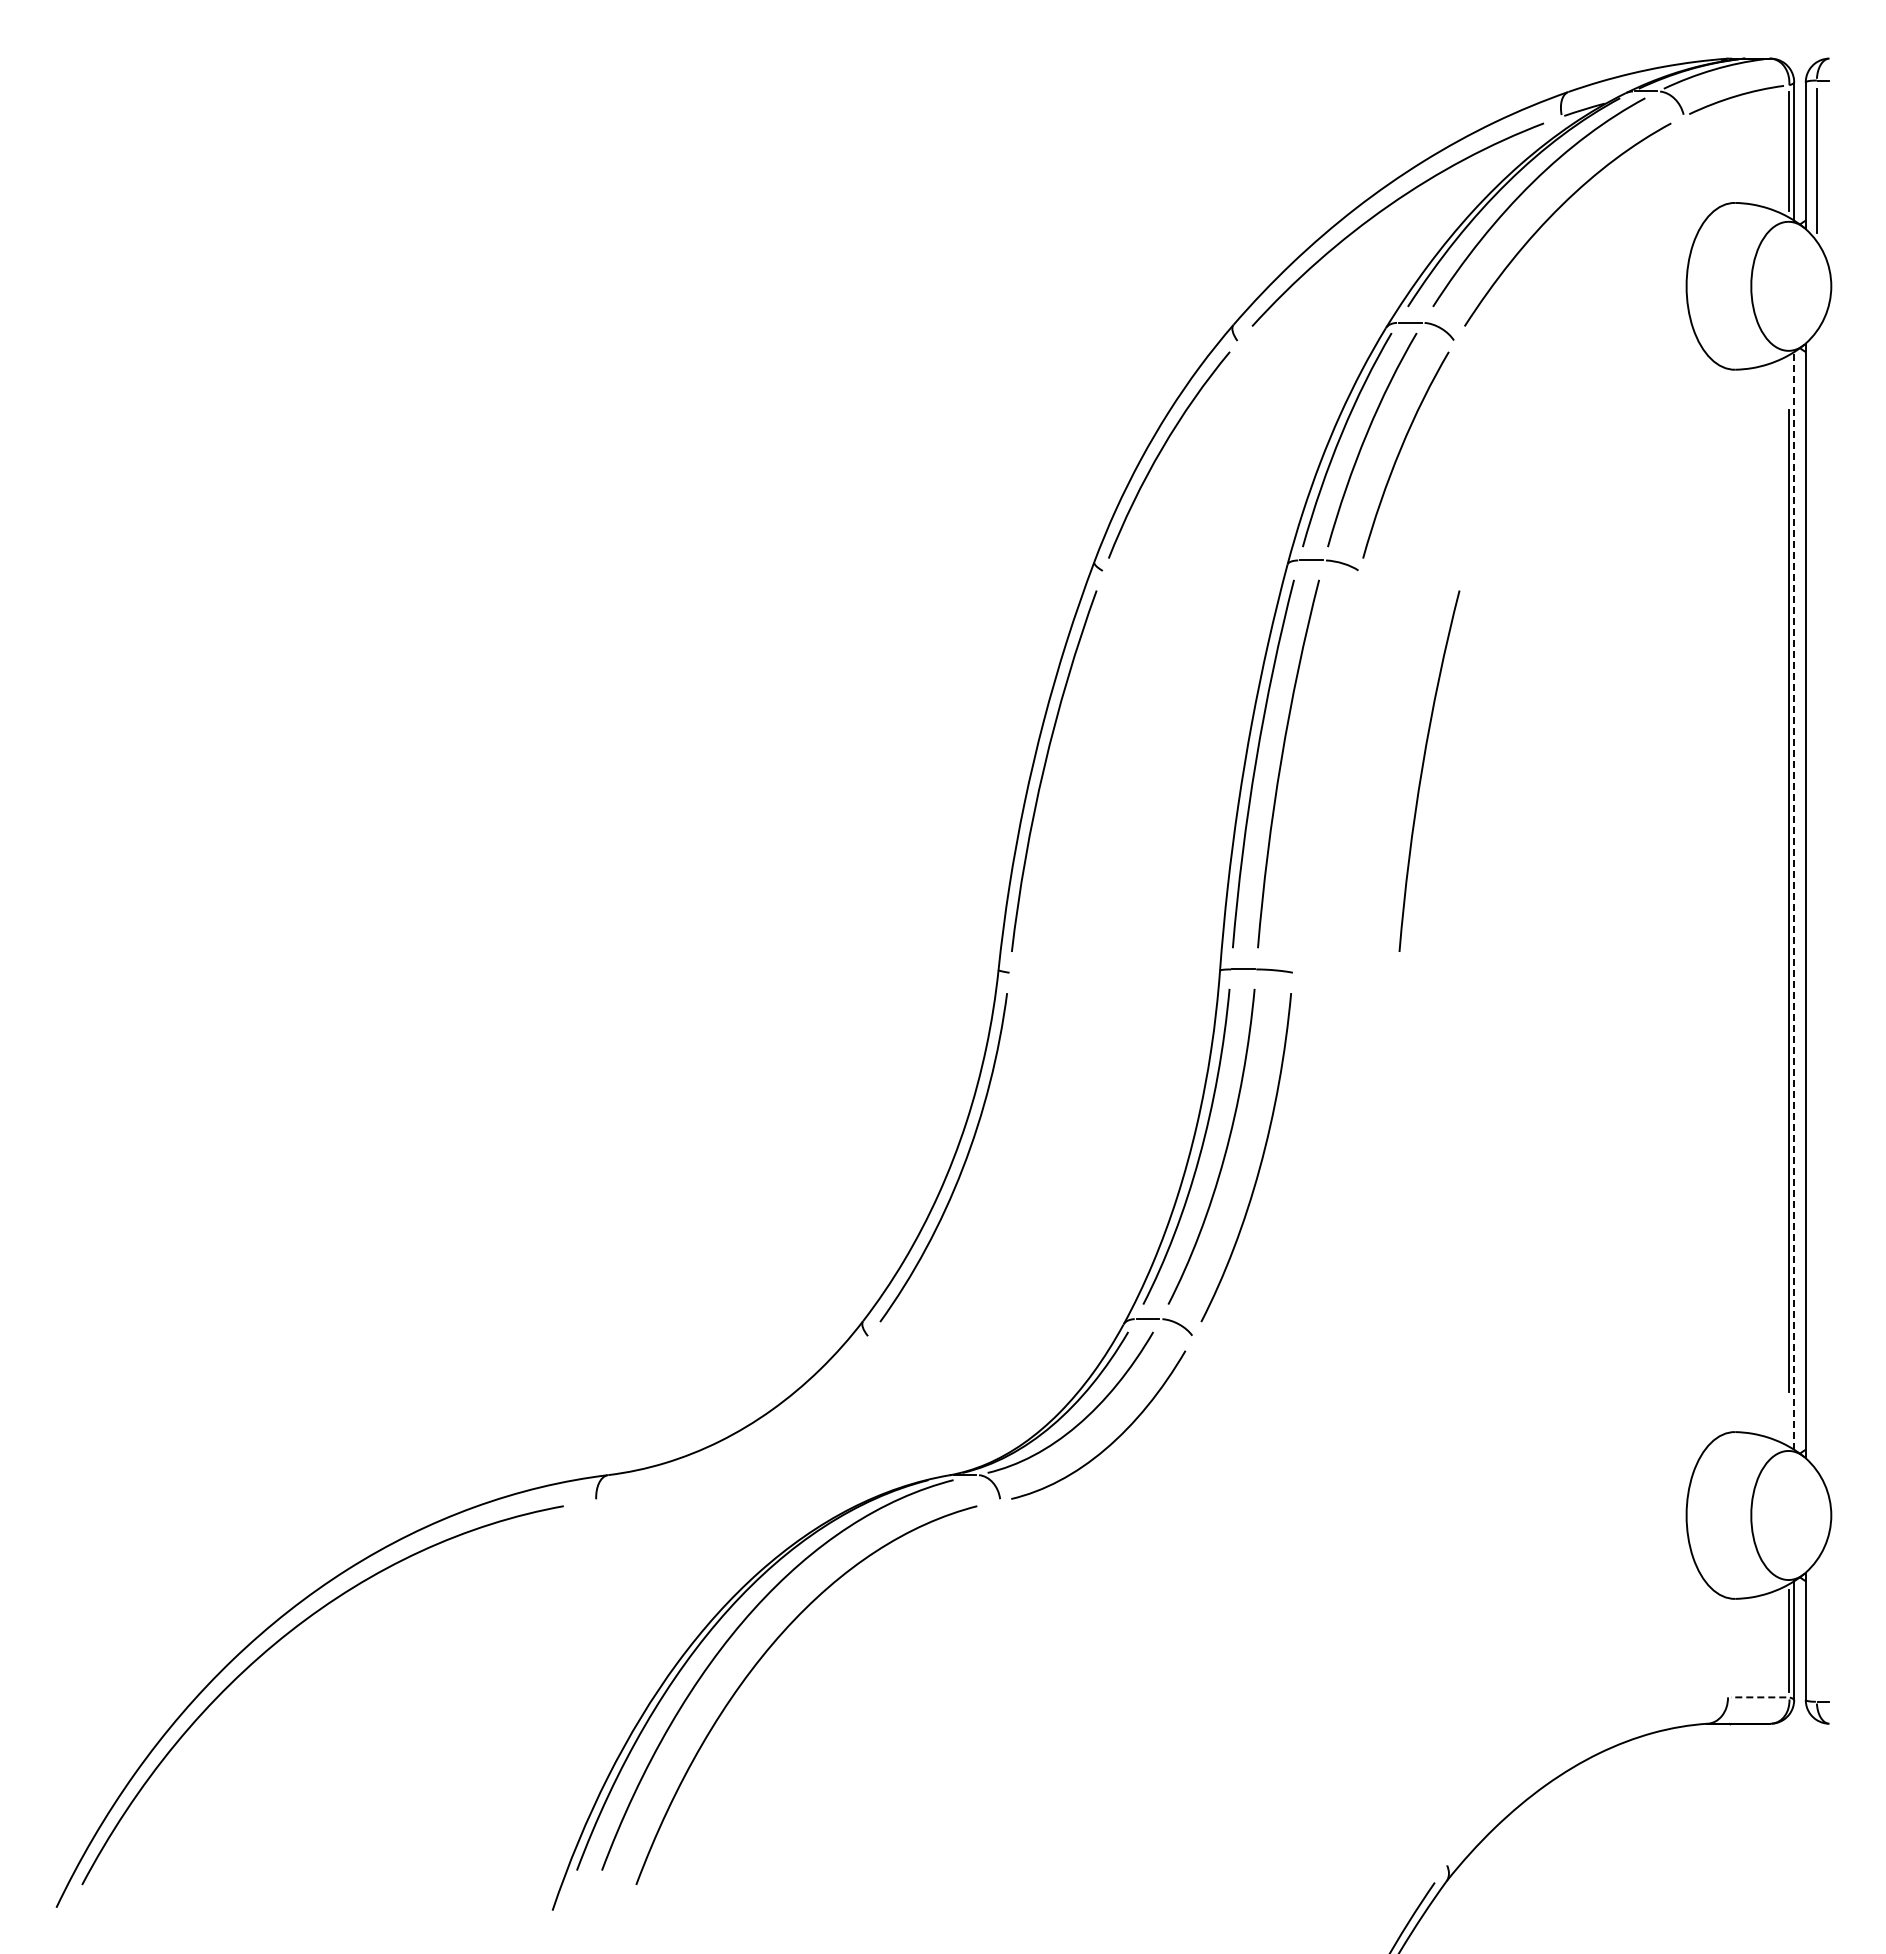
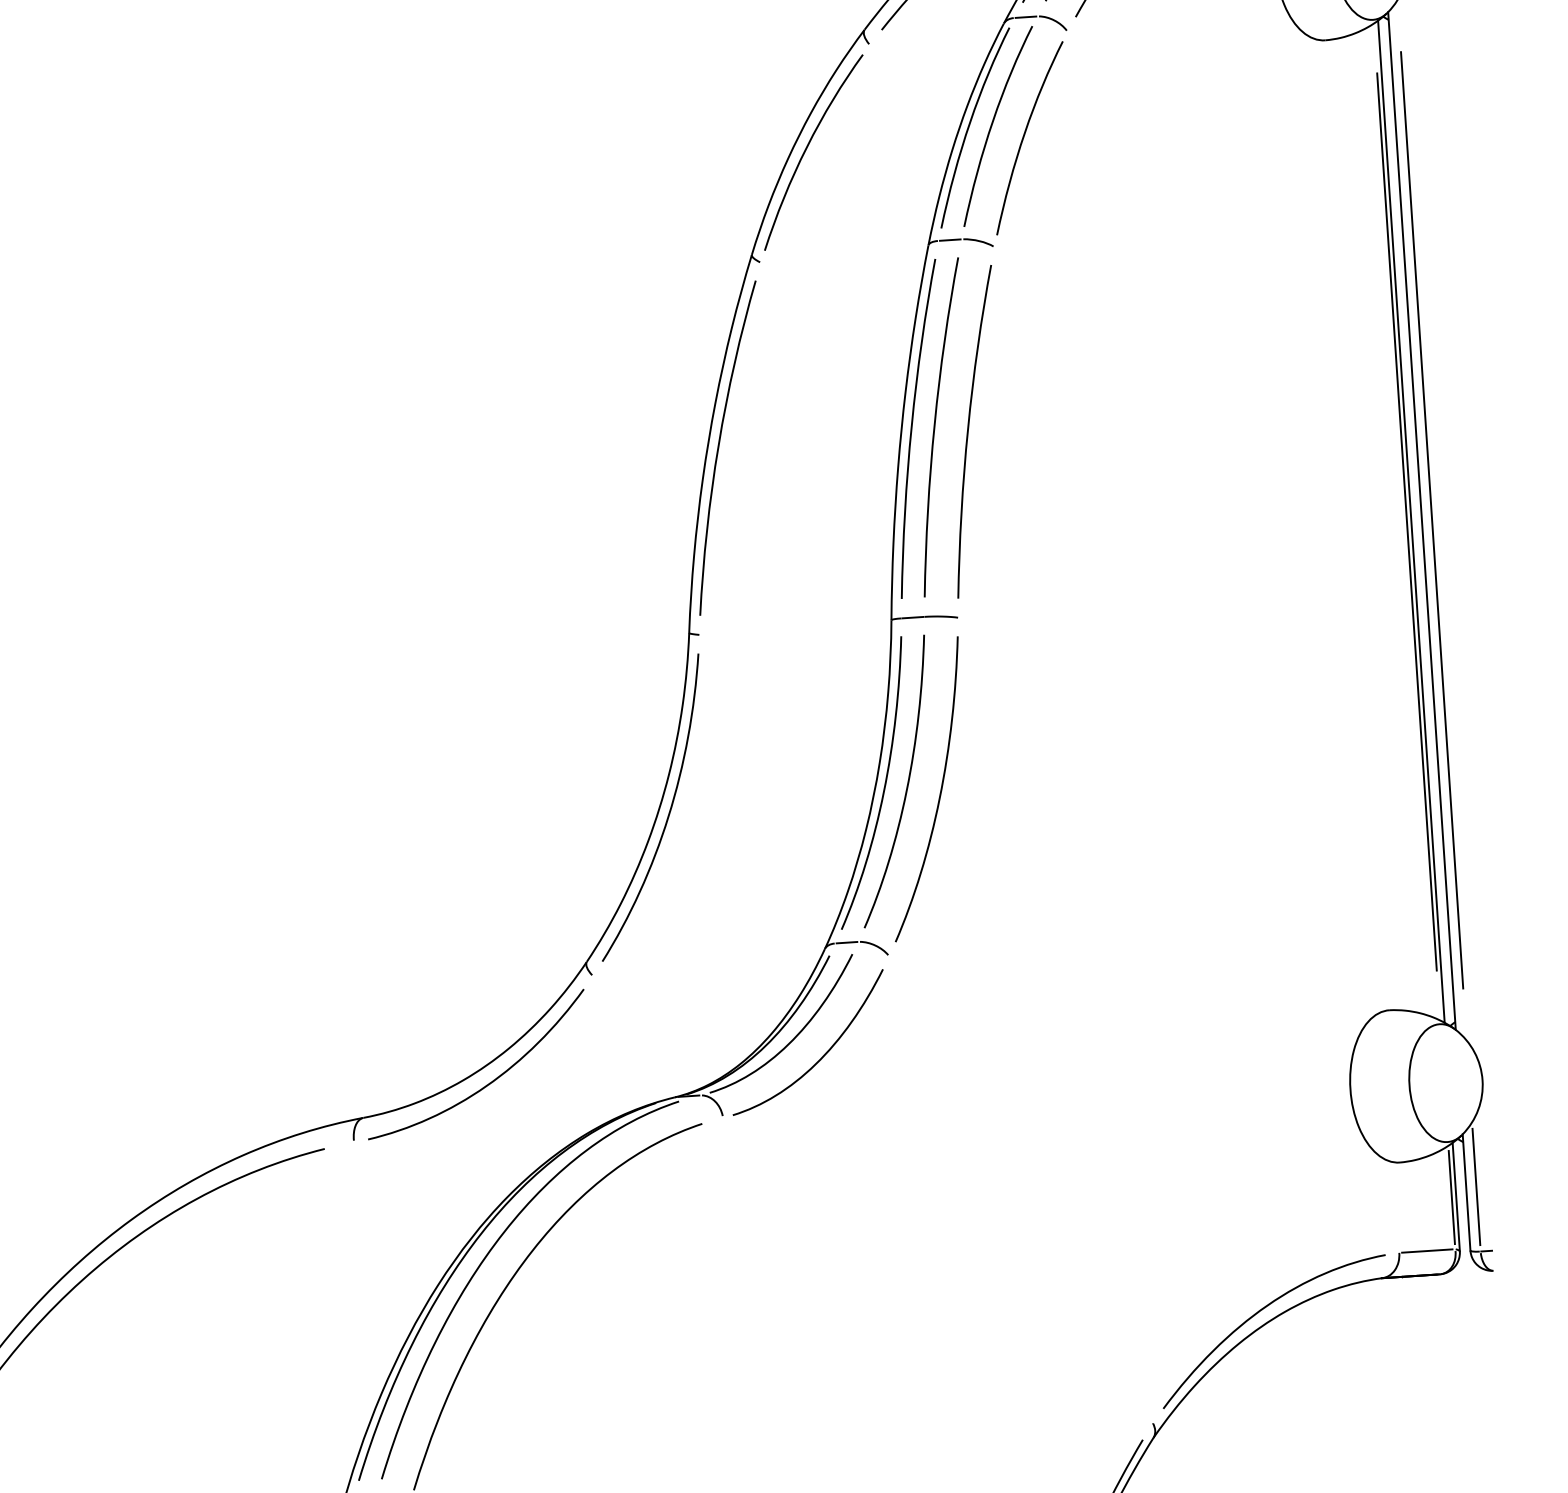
curve: (1423, 769) -> (969, 430), moved
line: (1794, 900) -> (1411, 521), dashed -> solid
line: (1816, 900) -> (1431, 519), added
curve: (748, 1445) -> (489, 1082), added
line: (1816, 1630) -> (1476, 1186), added
line: (1758, 1697) -> (1427, 1251), dashed -> solid
curve: (1572, 1751) -> (1260, 1311), added

